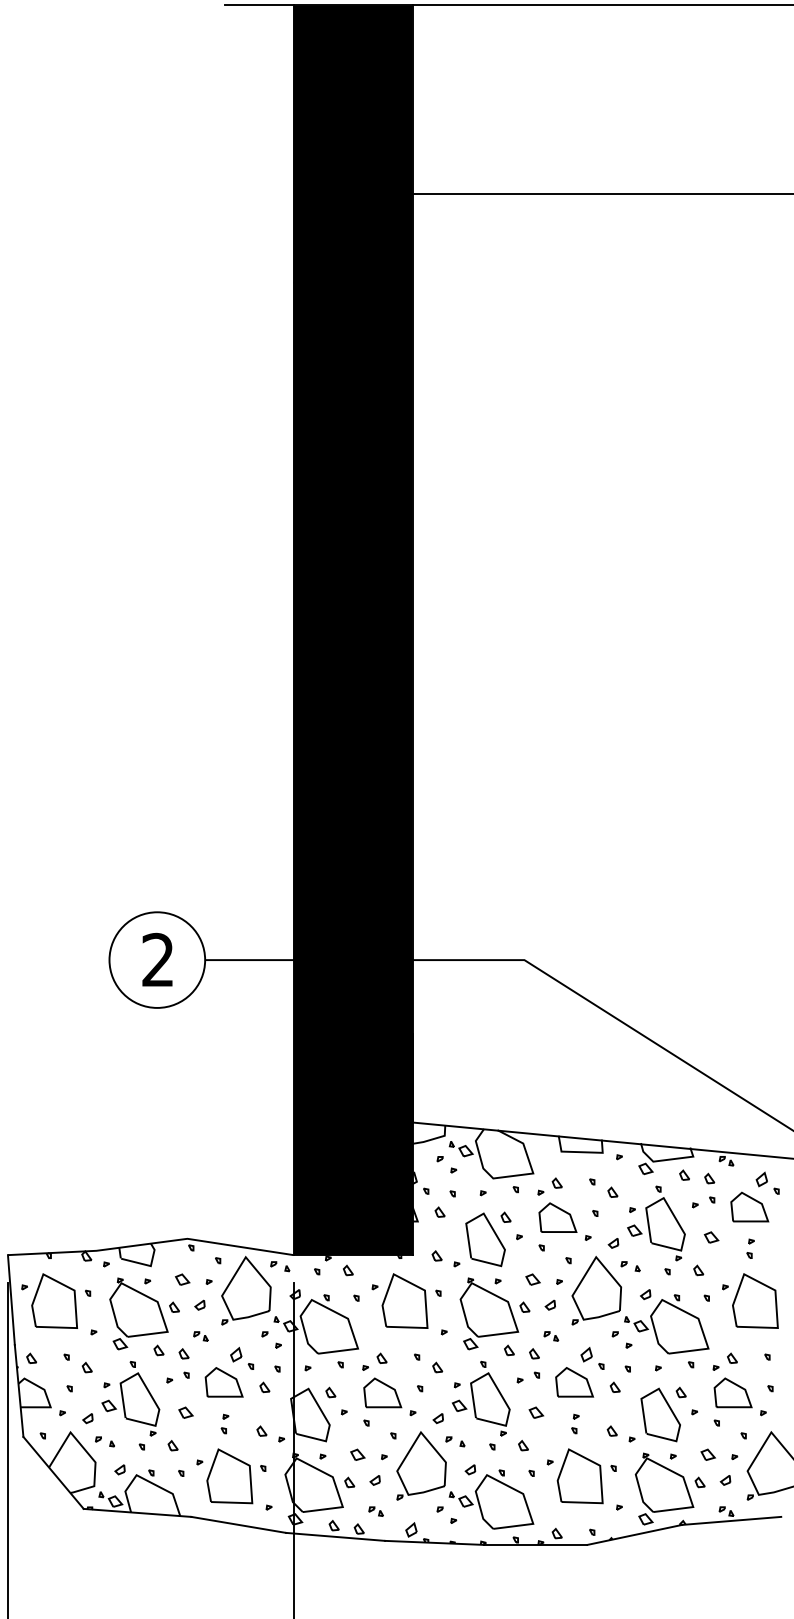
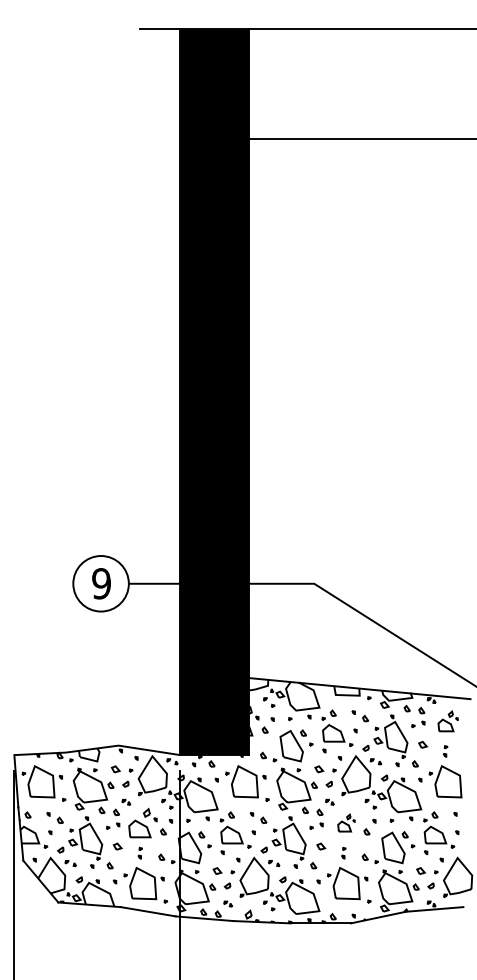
text: (158, 959) -> (101, 583), 2 -> 9
part: (753, 1197) -> (447, 721), size x0.7
part: (579, 1371) -> (346, 822), size x0.6

